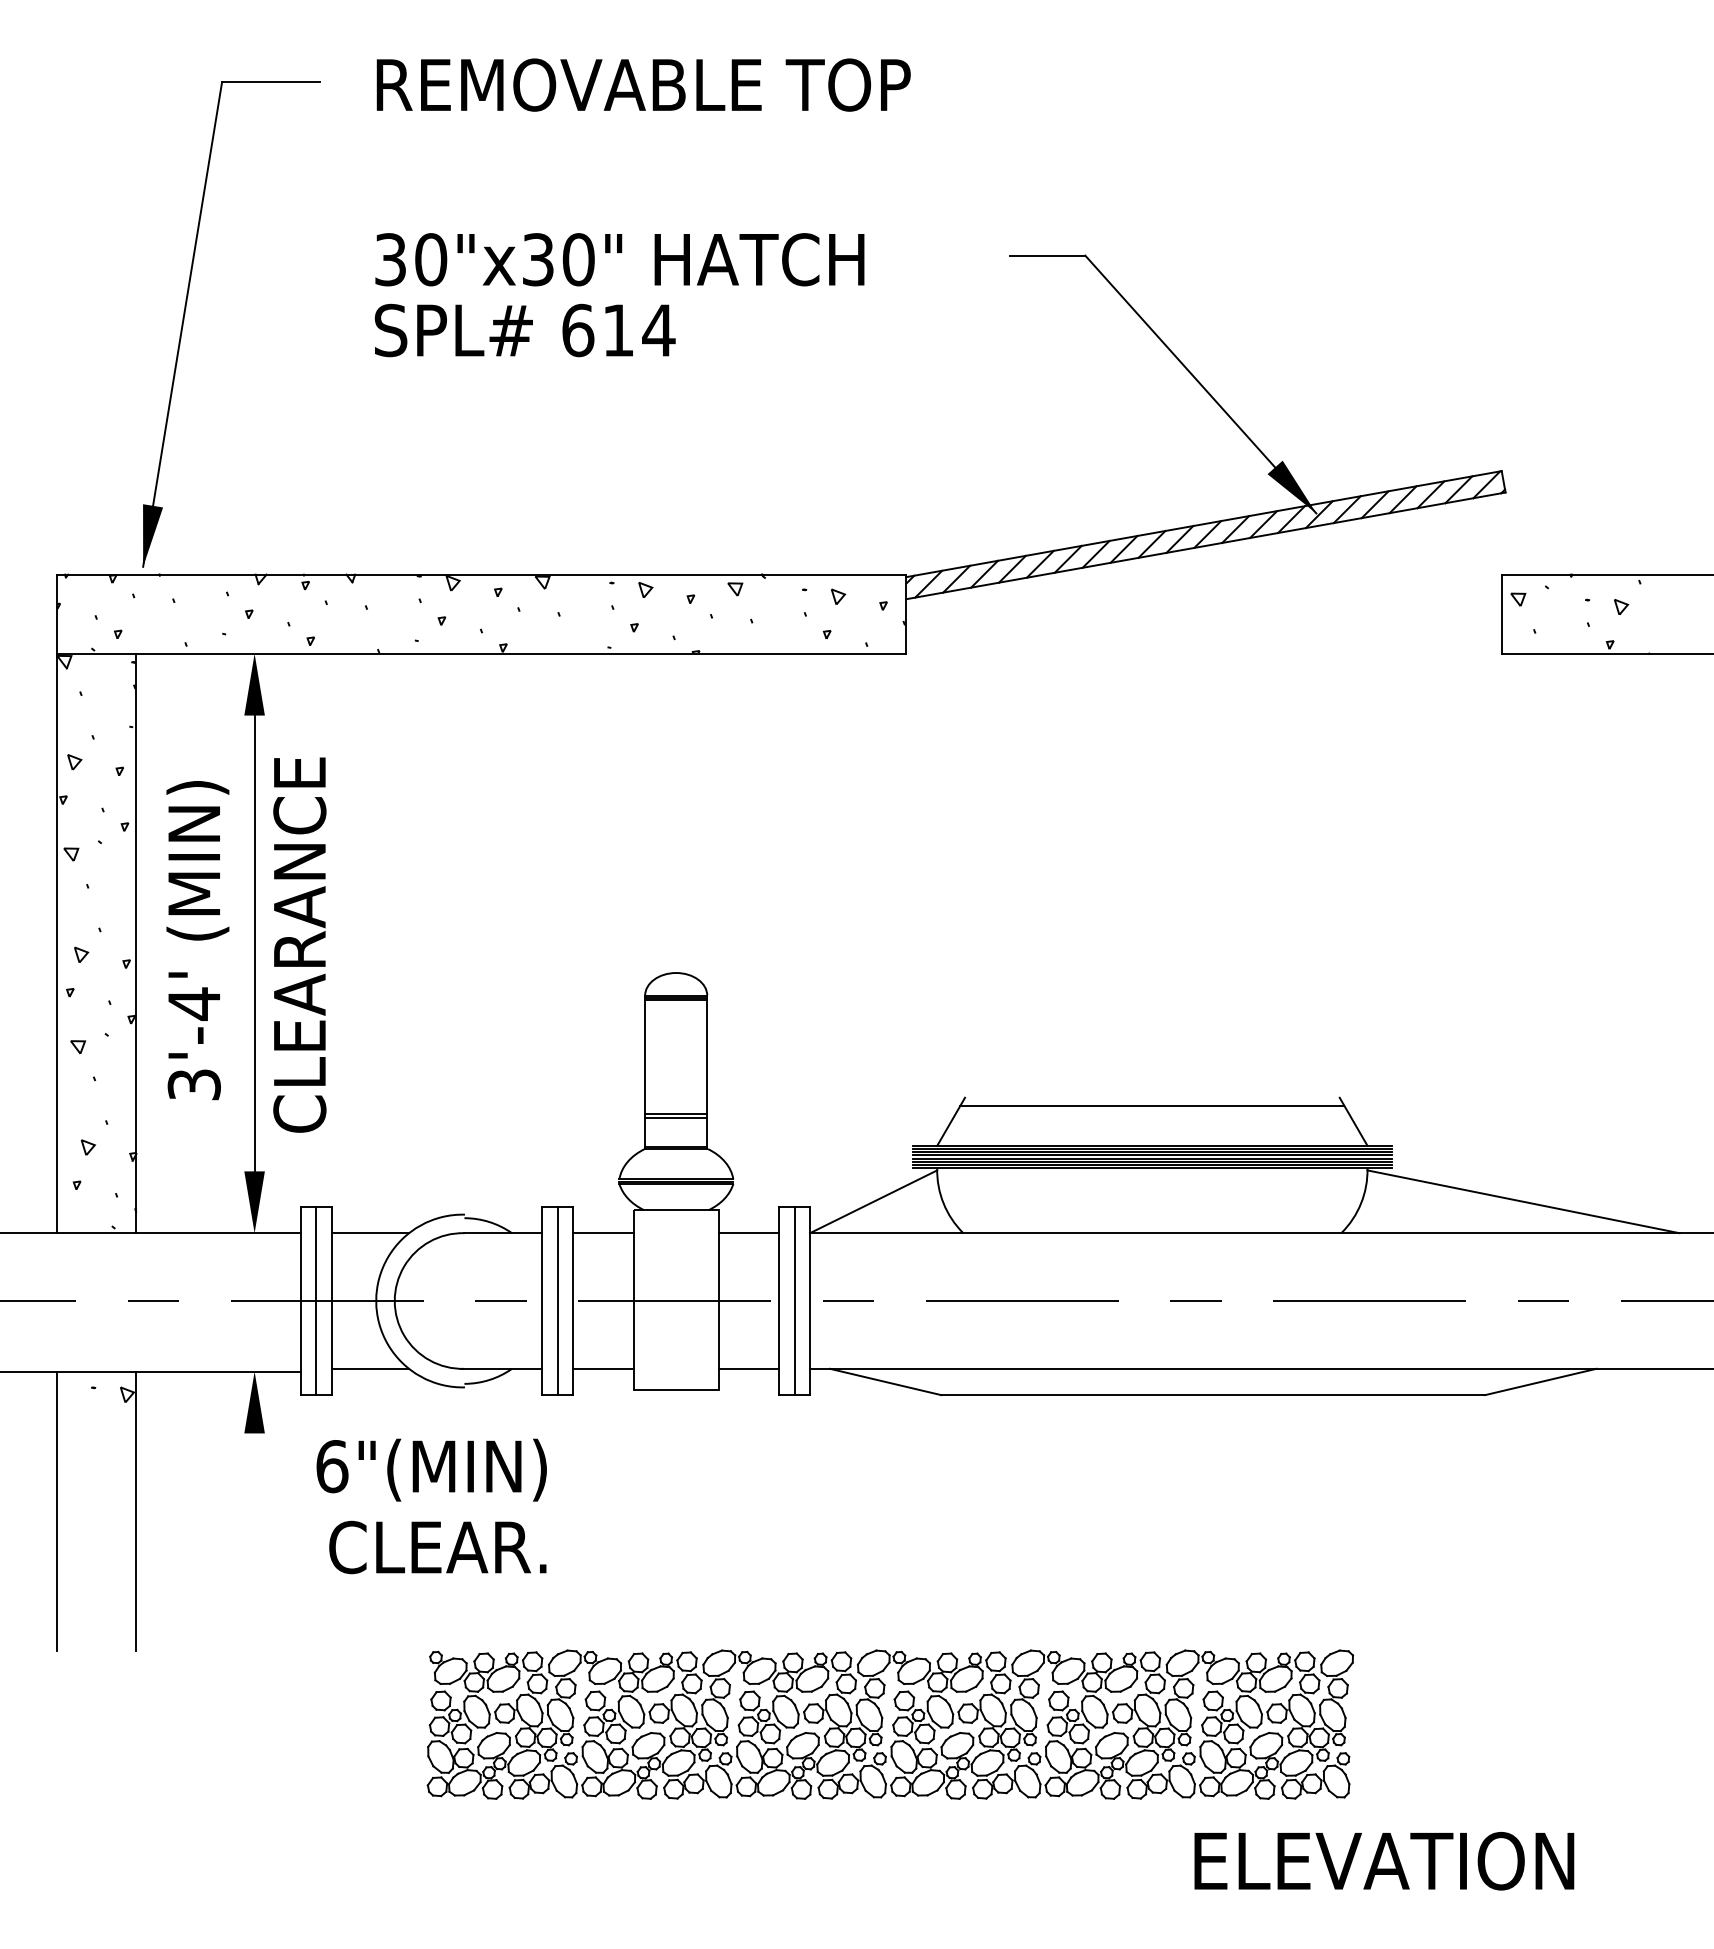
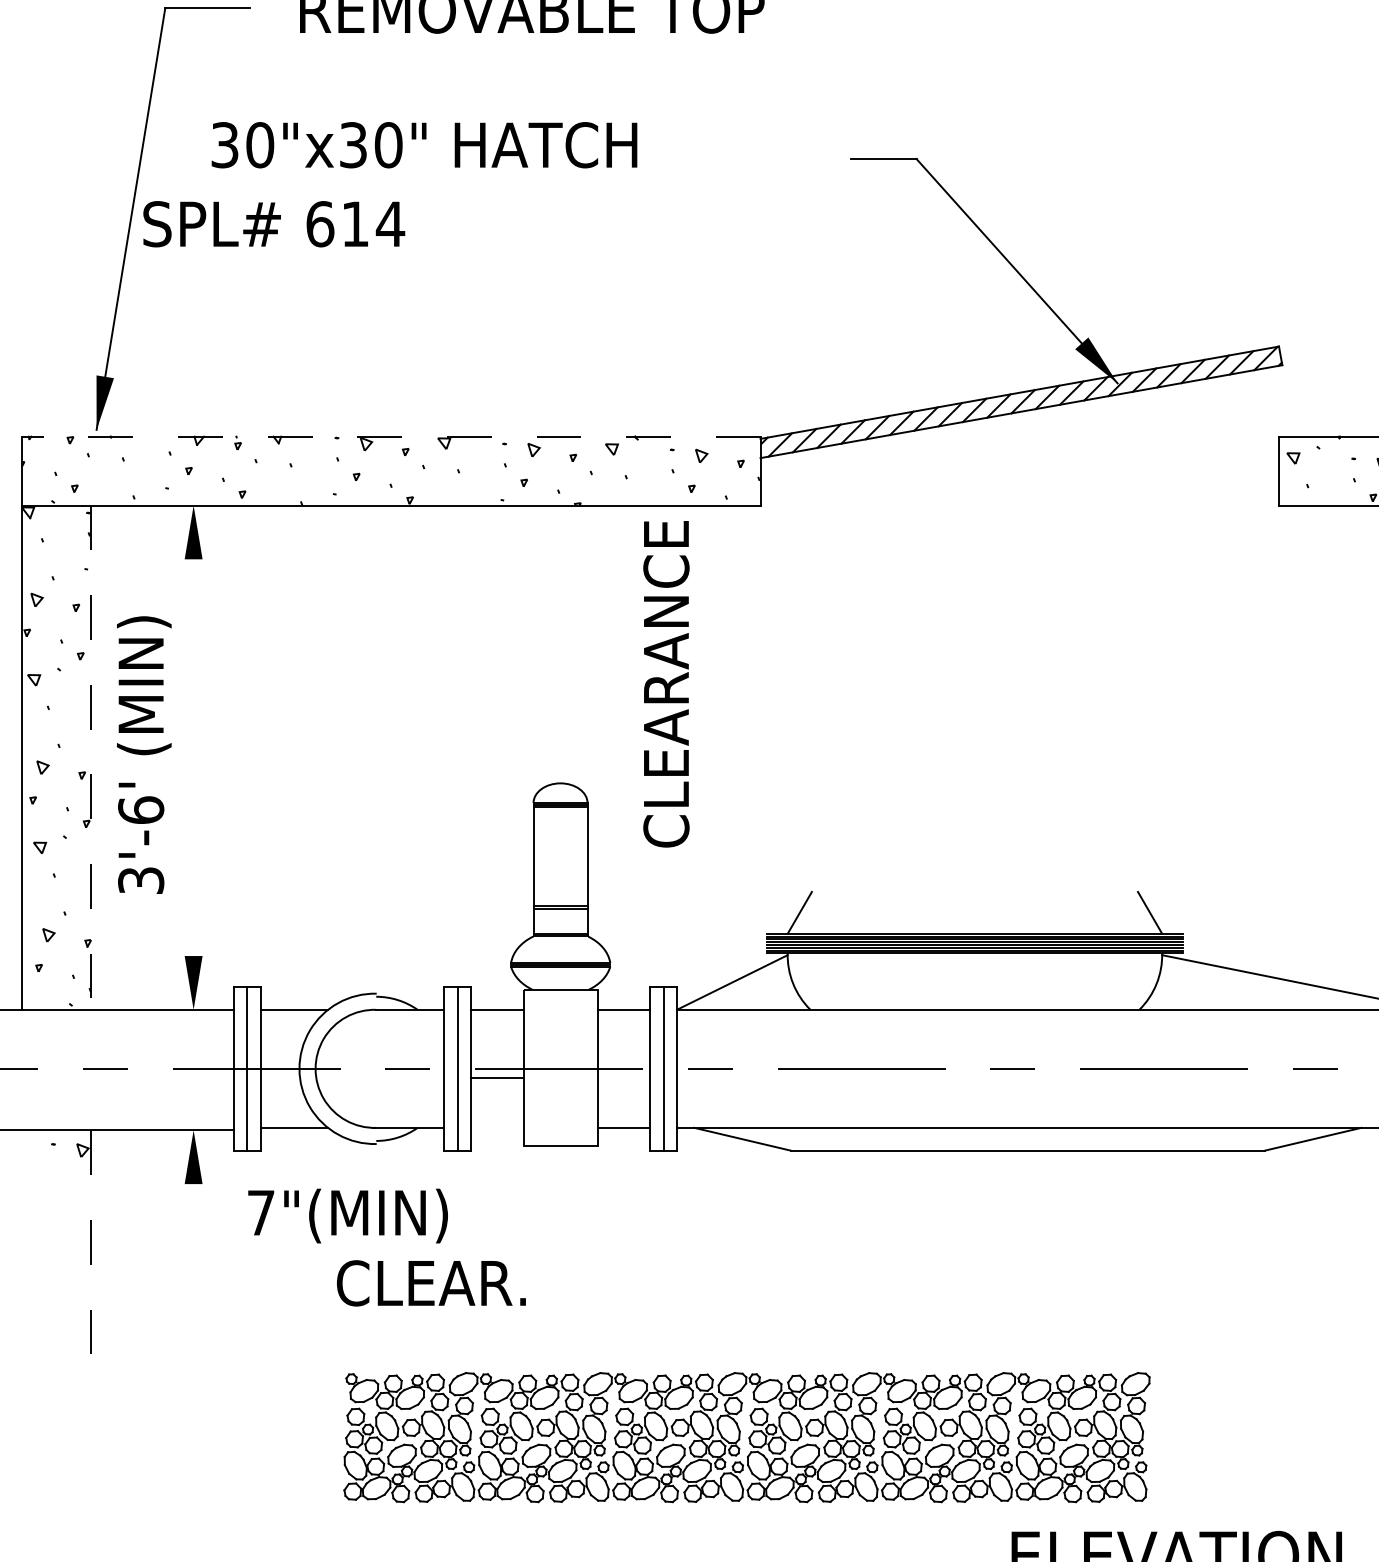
text: (619, 259) -> (424, 145), moved
text: (524, 330) -> (273, 224), moved
line: (481, 574) -> (391, 436), solid -> dashed
line: (136, 943) -> (90, 757), solid -> dashed
line: (254, 943) -> (193, 757), removed
text: (299, 944) -> (666, 683), moved
text: (193, 1003) -> (140, 809), 3'-4' -> 3'-6'
line: (1152, 1105) -> (975, 898), removed
line: (603, 1368) -> (497, 1077), moved
text: (332, 1466) -> (261, 1212), 6"(MIN) -> 7"(MIN)
line: (57, 1510) -> (22, 1251), removed
line: (136, 1511) -> (90, 1252), solid -> dashed
text: (437, 1547) -> (431, 1283), moved

